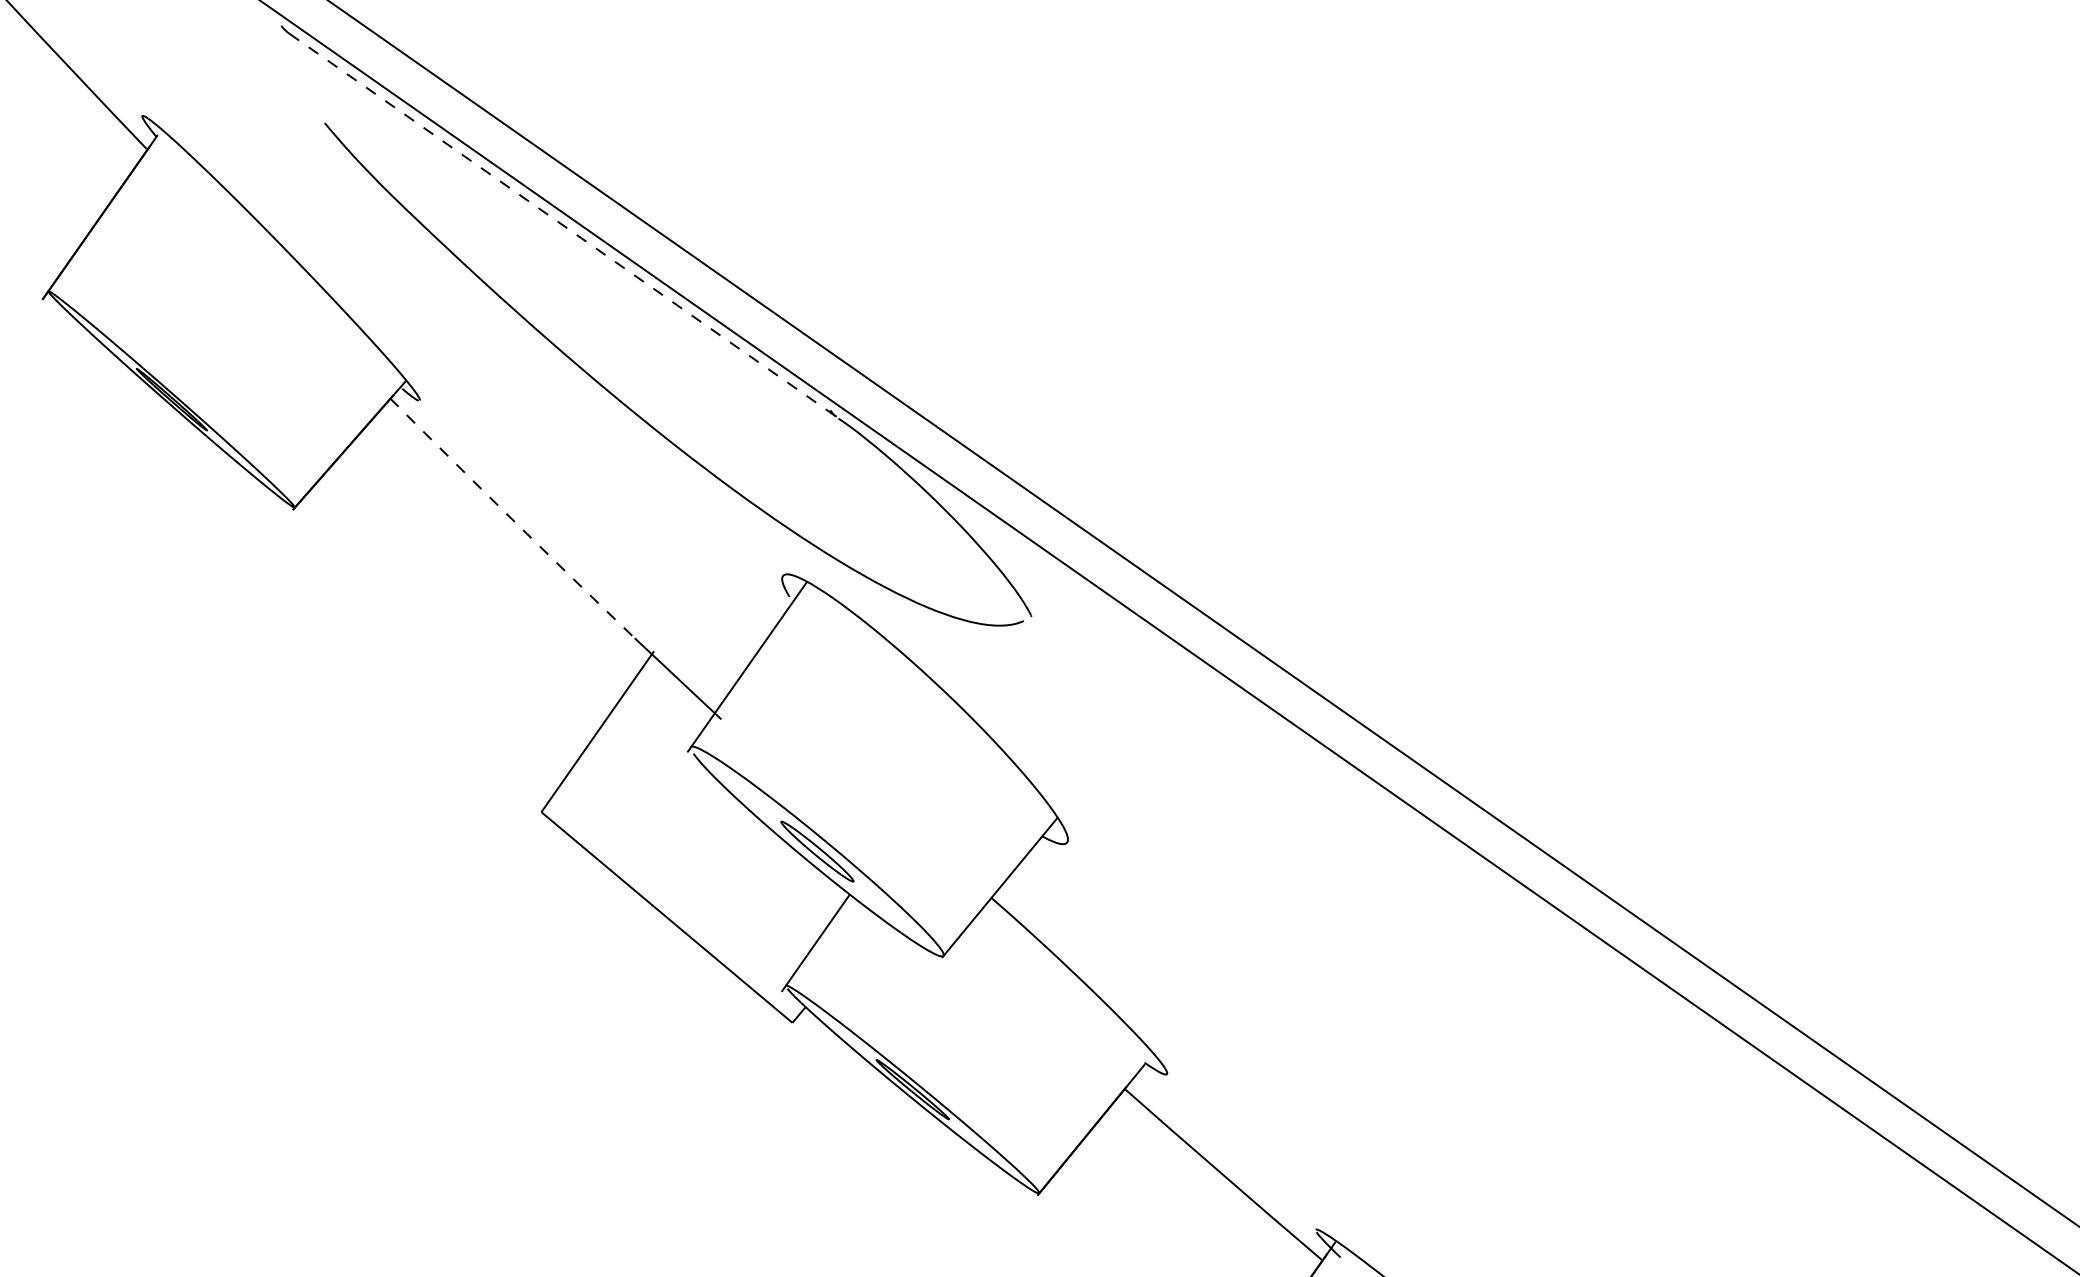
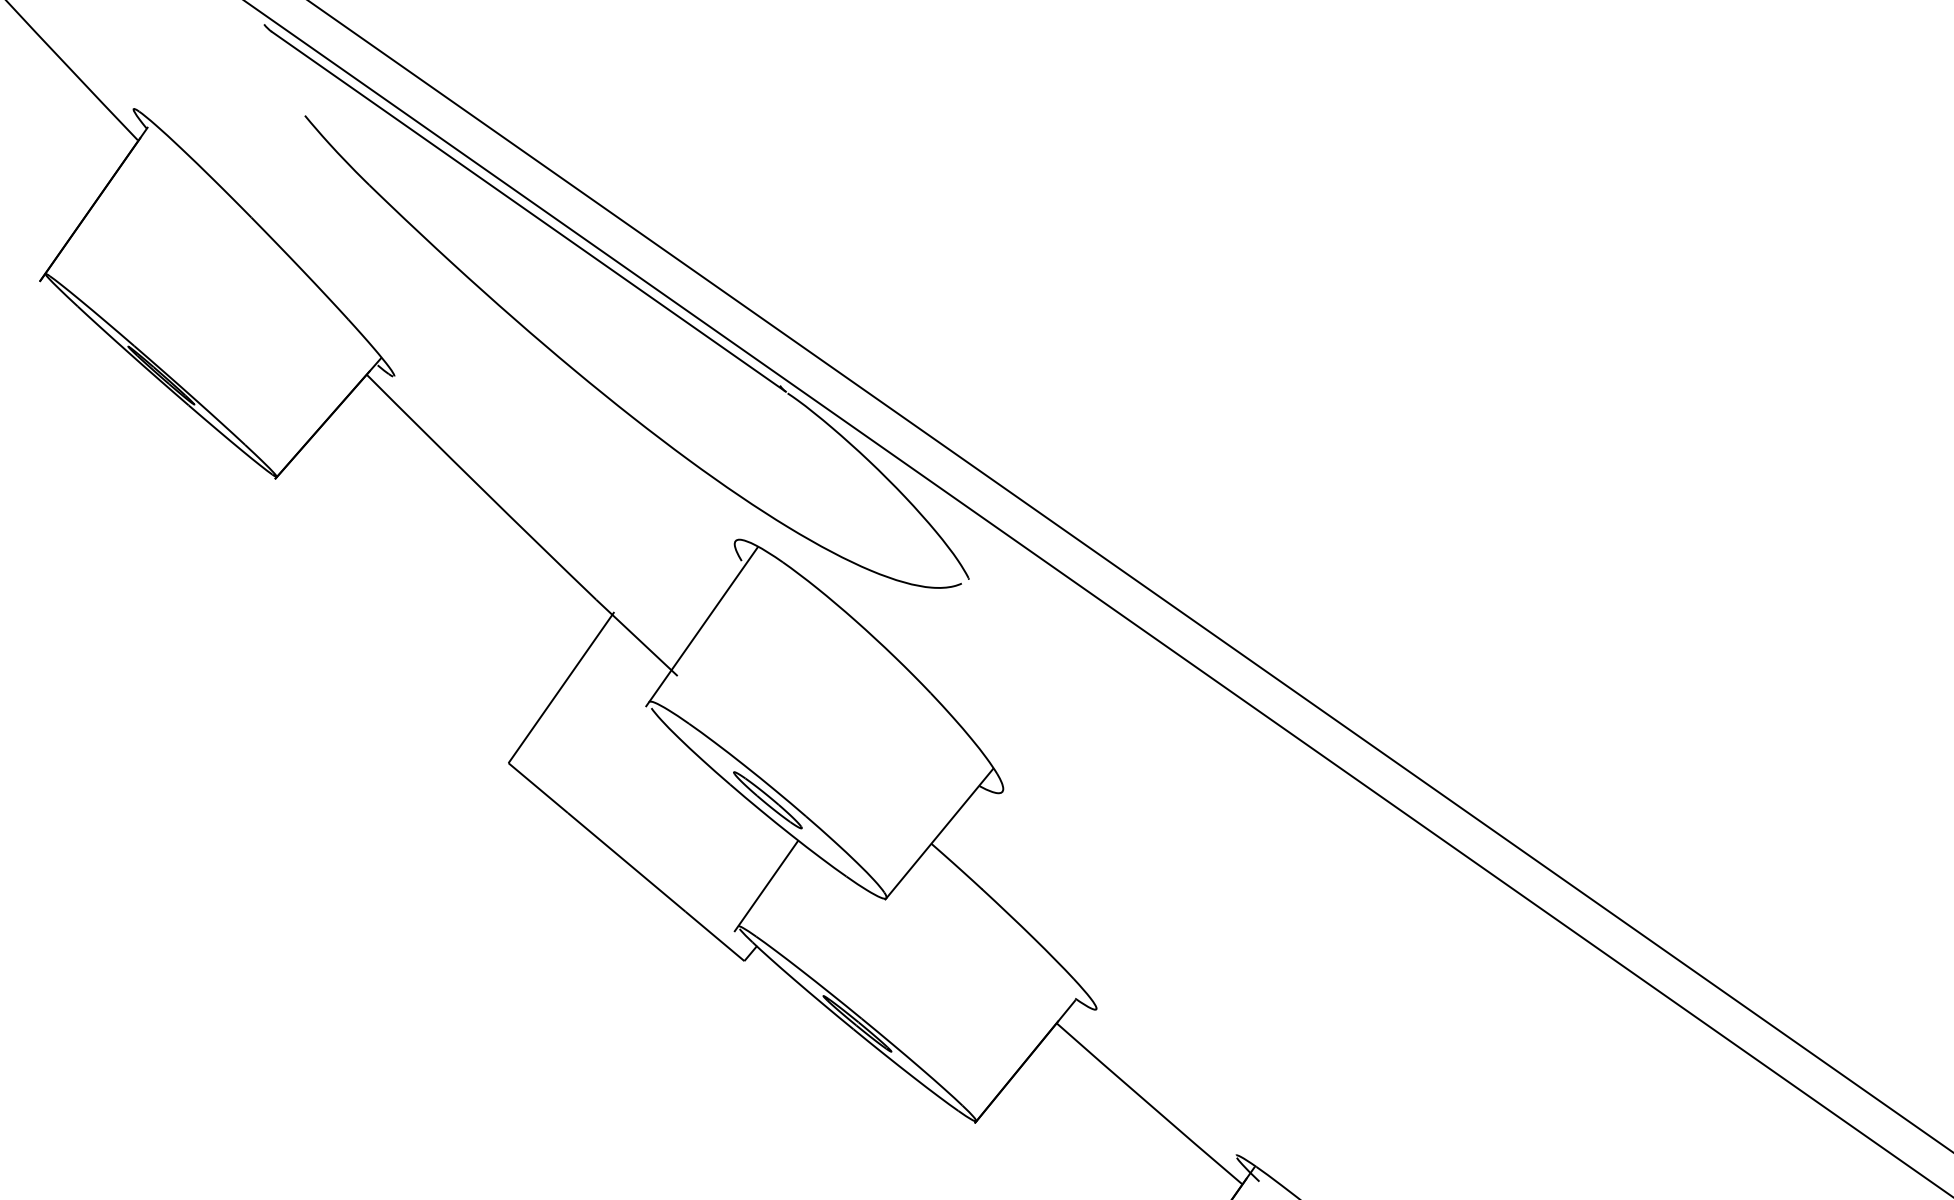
line: (562, 225) -> (528, 211), dashed -> solid
arc: (511, 518) -> (480, 487), dashed -> solid

